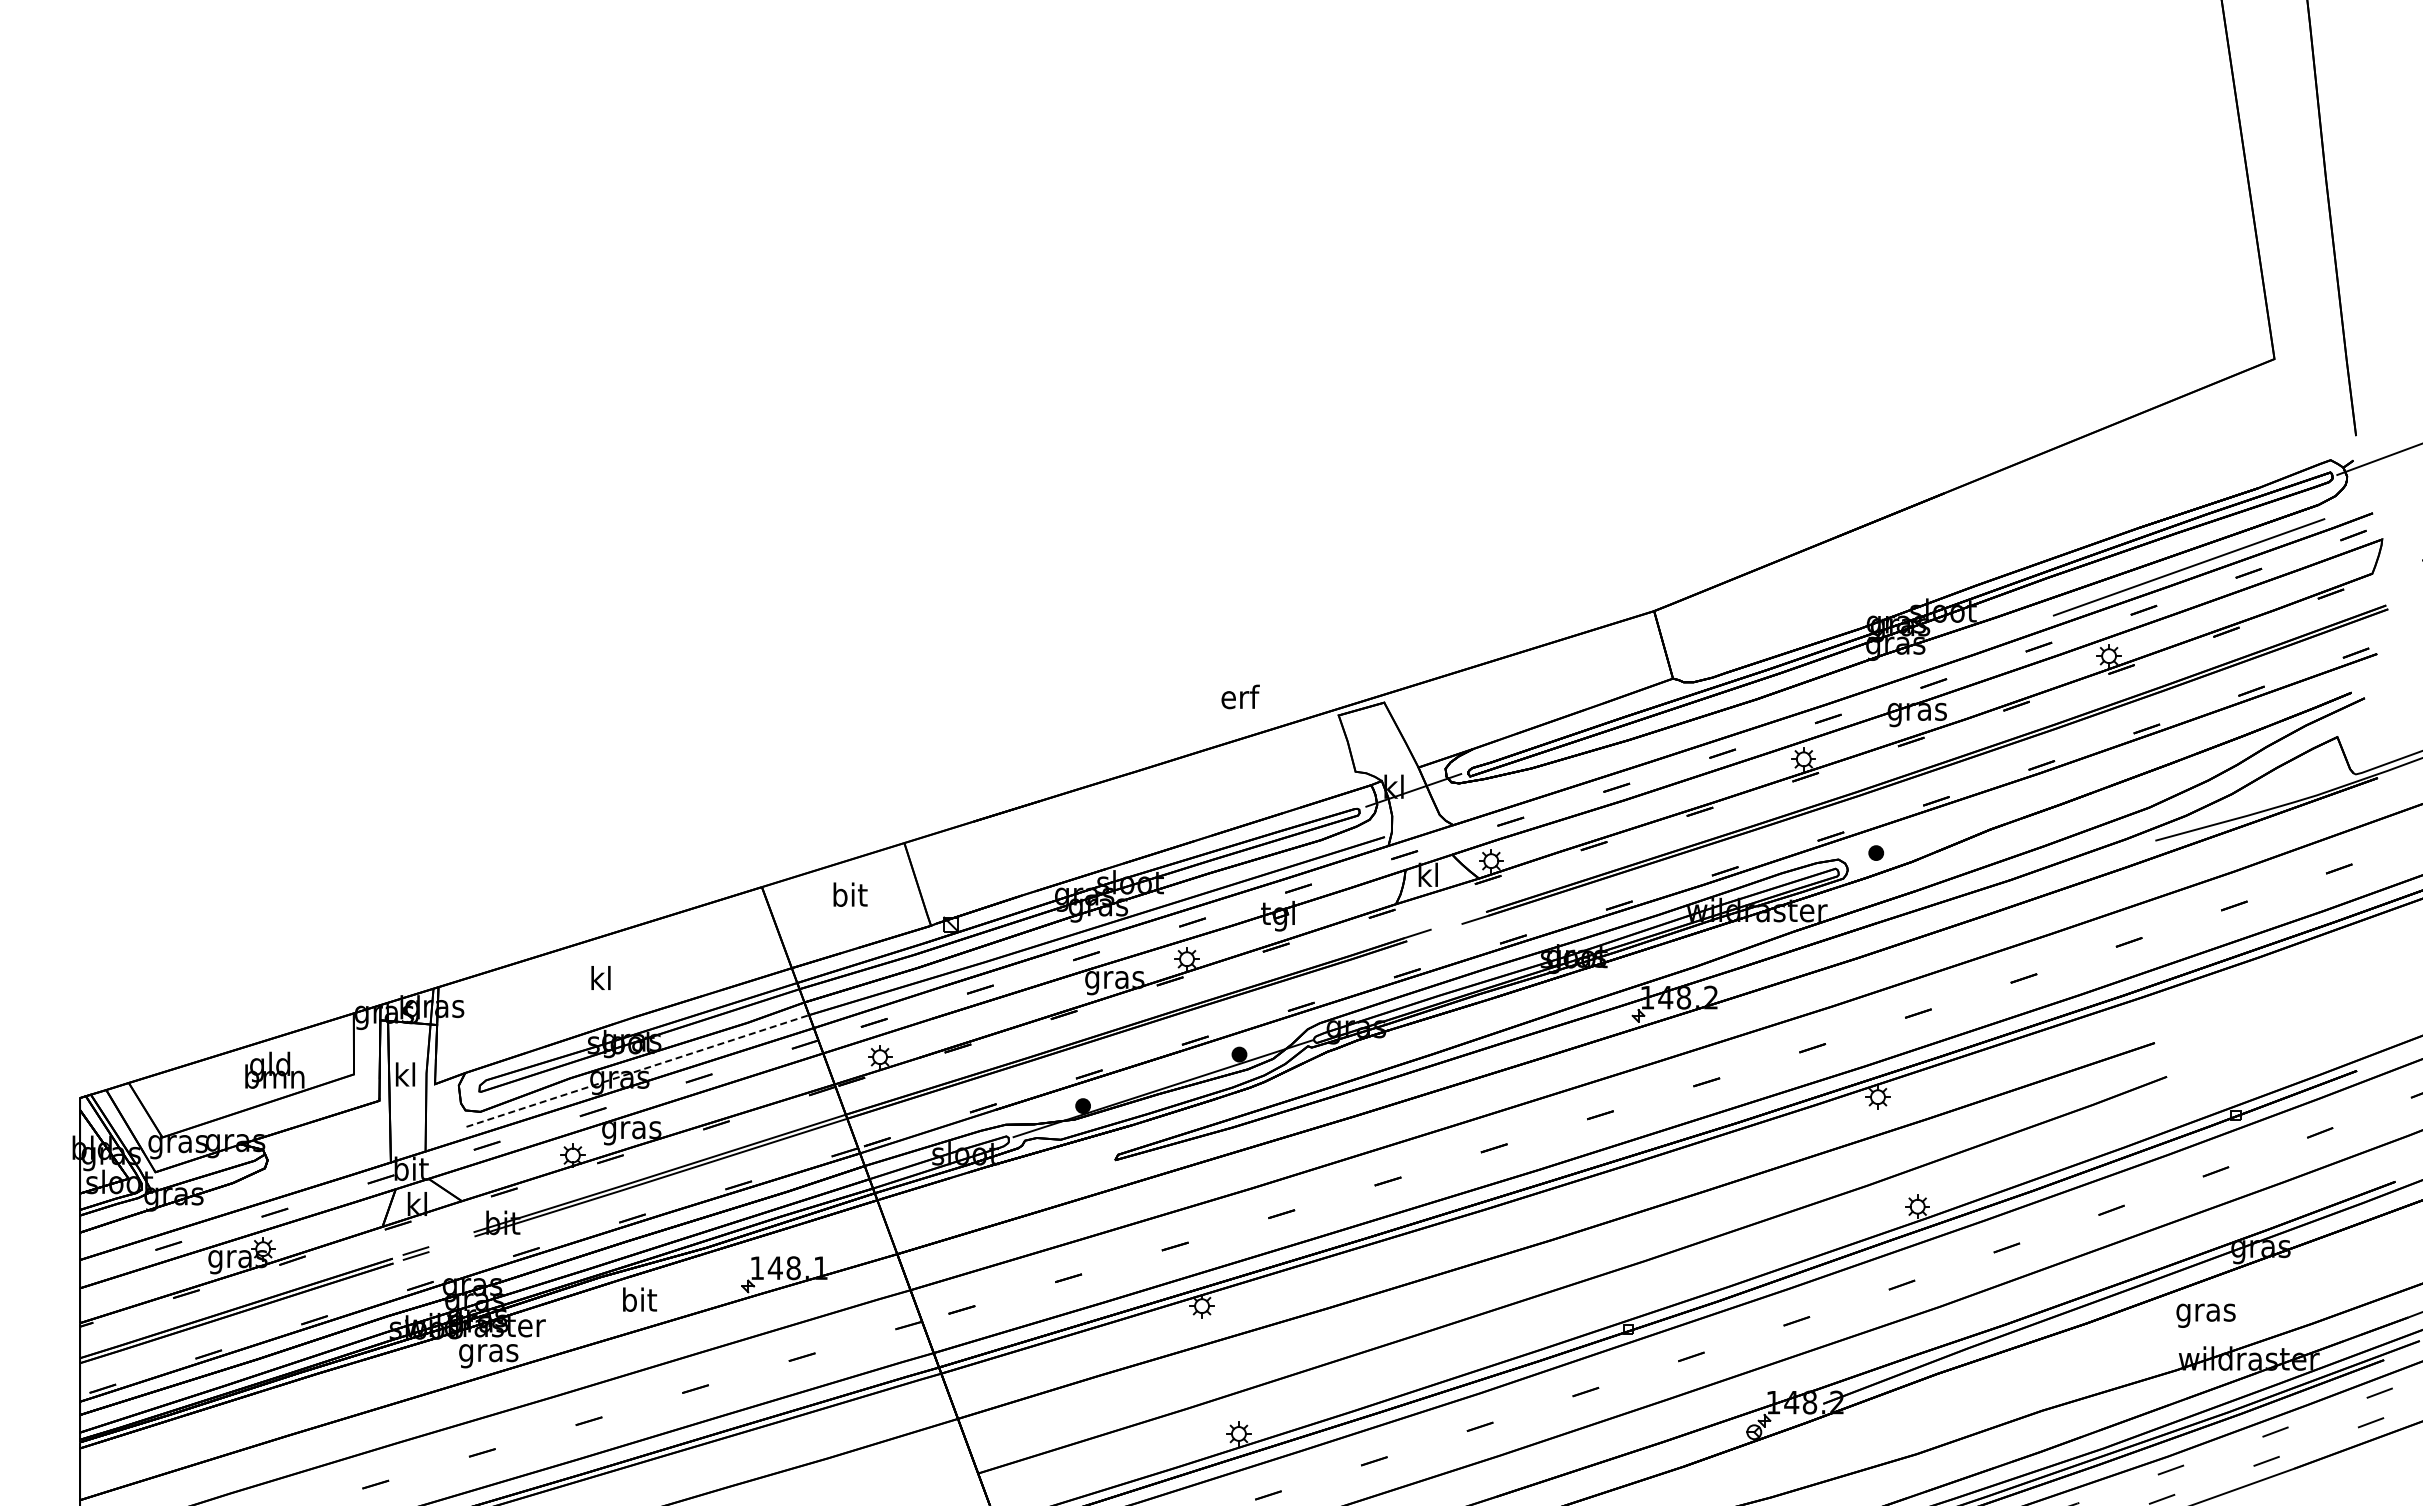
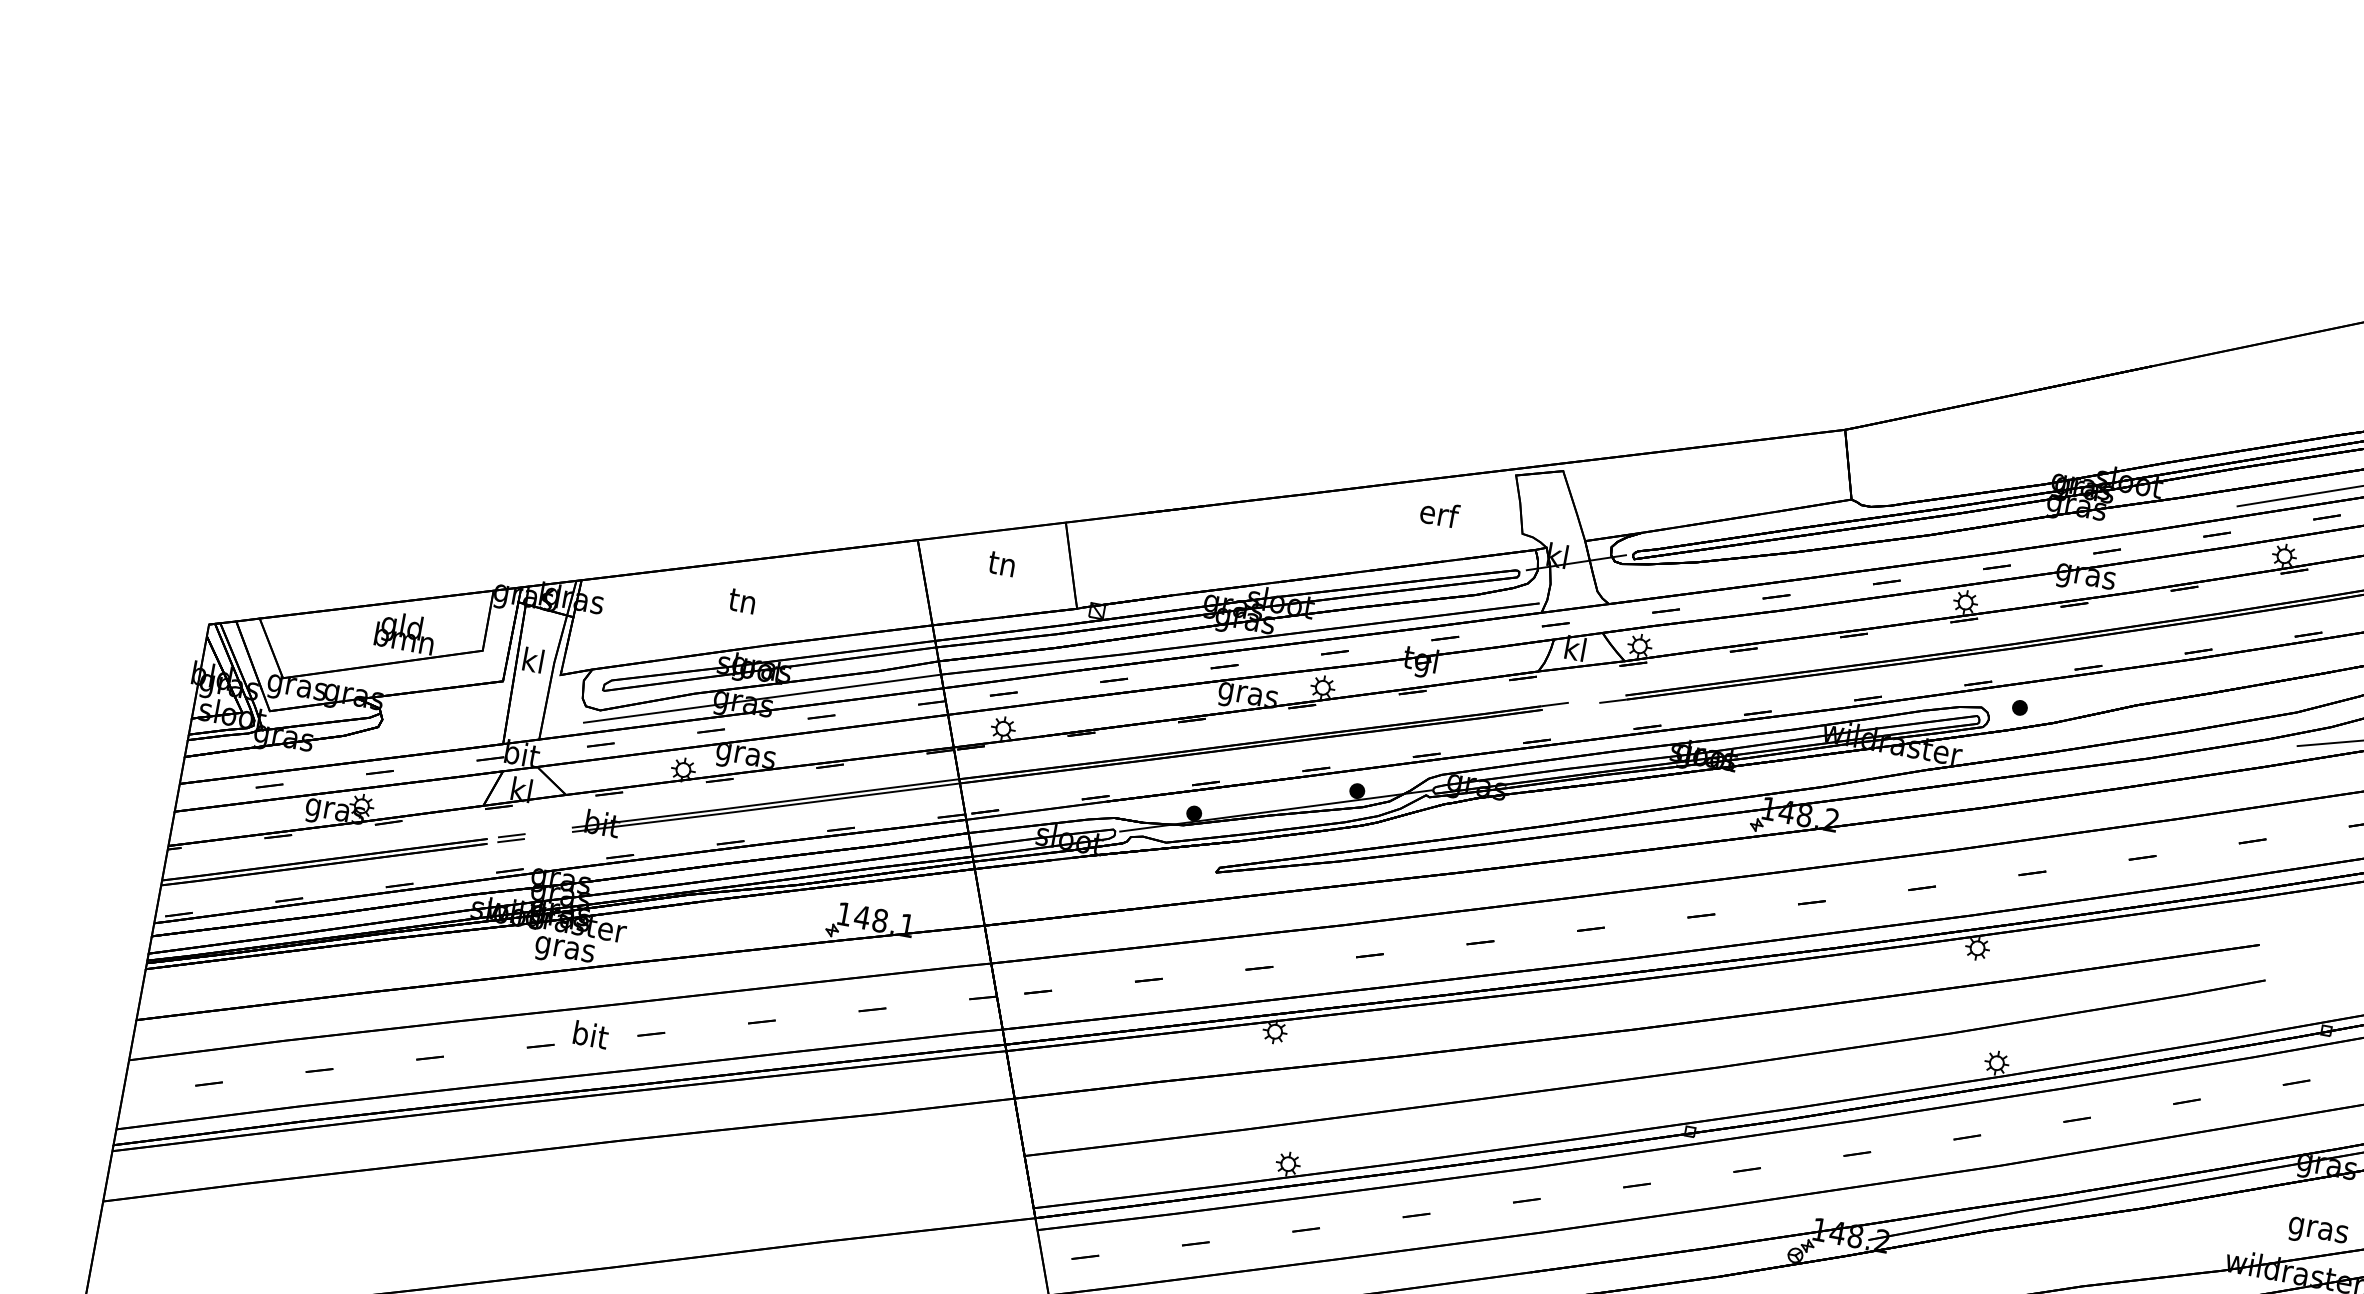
text: (1240, 696) -> (1439, 513), moved
text: (850, 894) -> (1003, 563), bit -> tn
text: (600, 977) -> (742, 599), kl -> tn
line: (638, 1070) -> (763, 698), dashed -> solid
text: (640, 1299) -> (591, 1034), moved
text: (2205, 1315) -> (2317, 1232), moved

